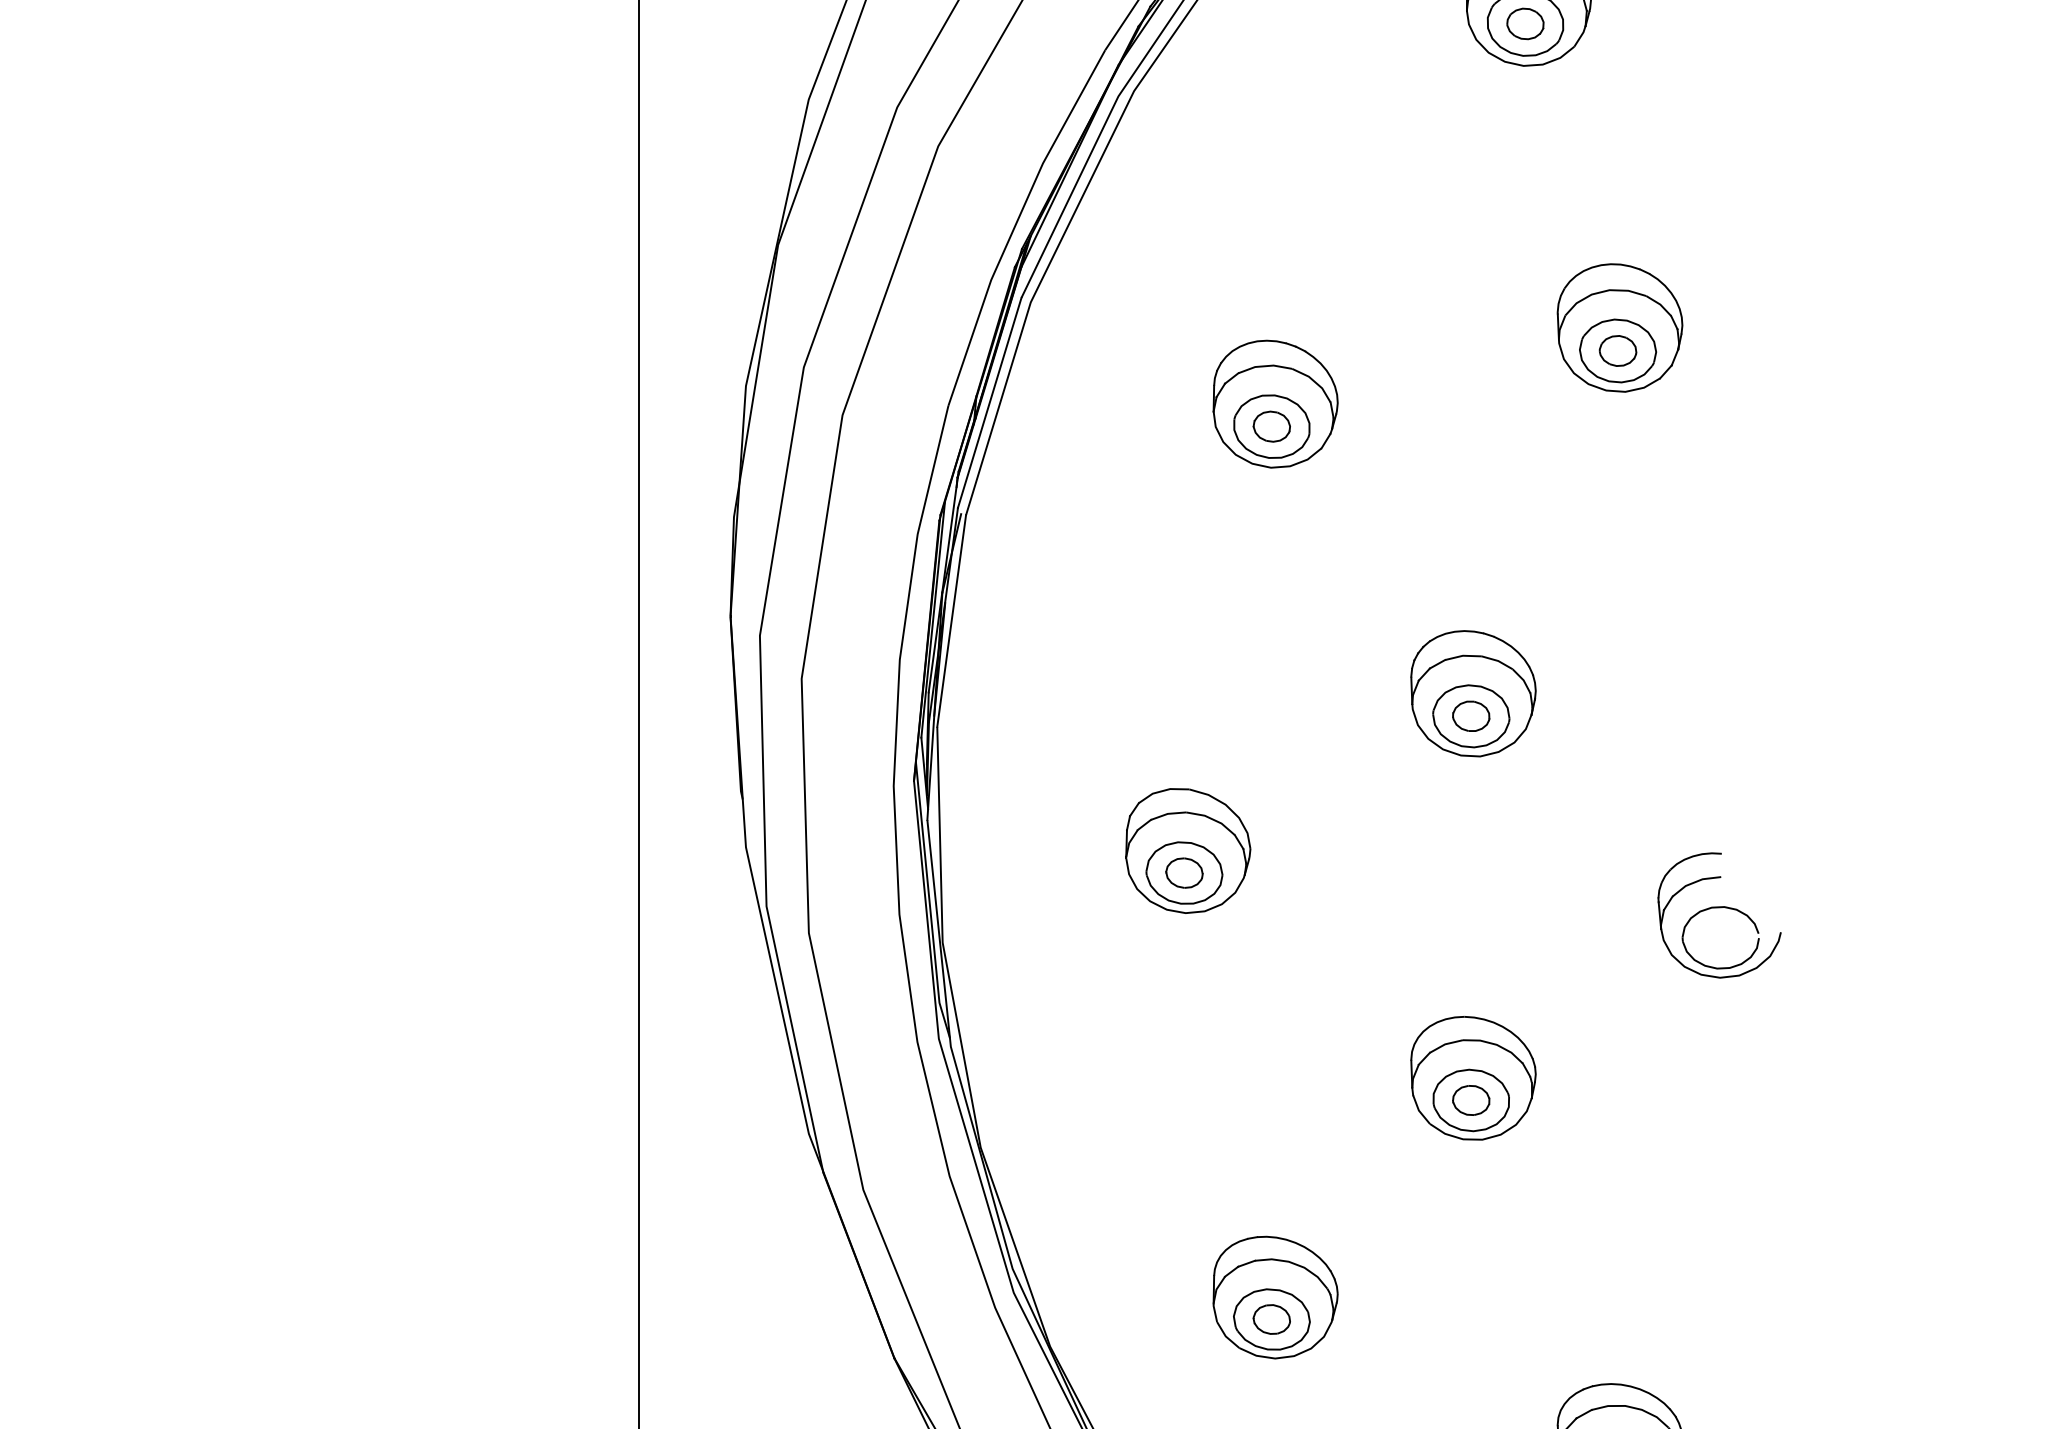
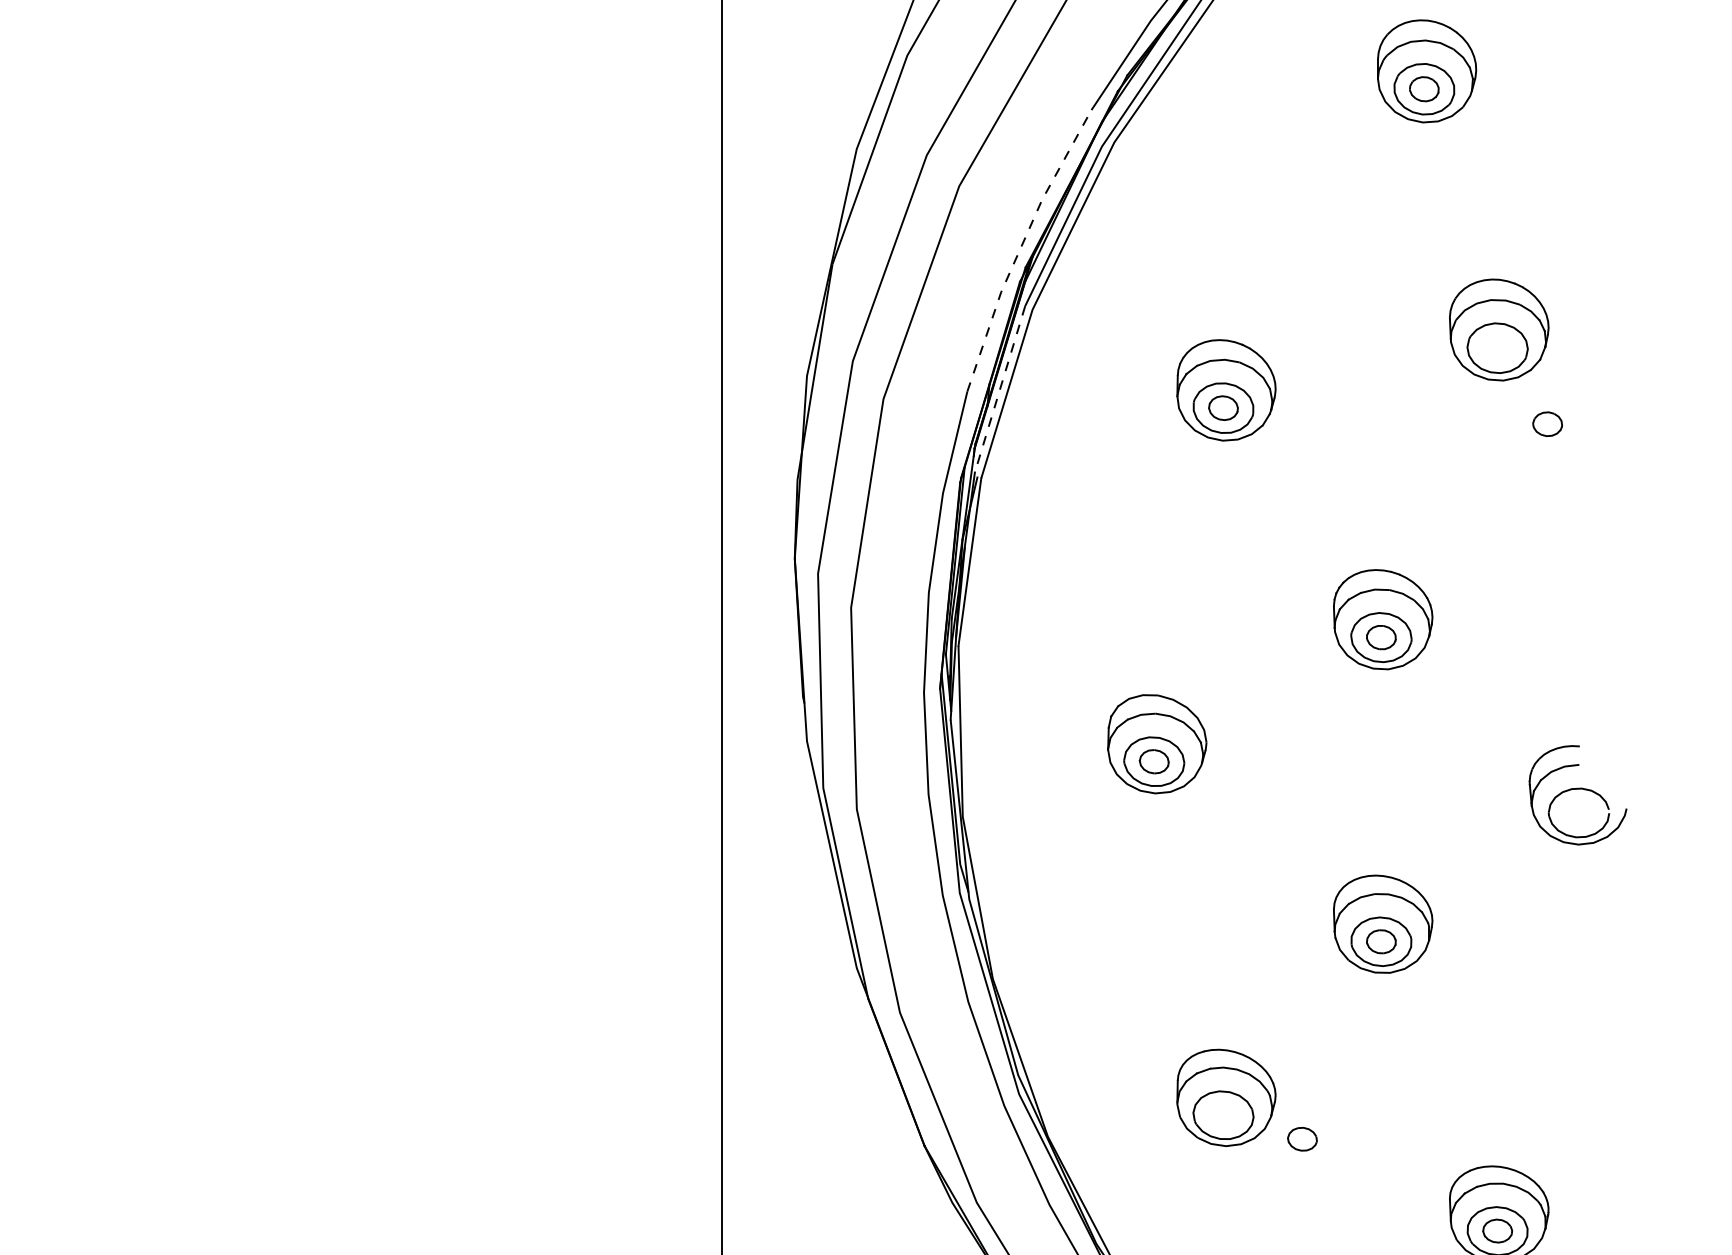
line: (1016, 222) -> (1021, 246), solid -> dashed
part: (1617, 350) -> (1547, 423), moved
line: (990, 403) -> (1000, 389), solid -> dashed
part: (1271, 1319) -> (1302, 1139), moved

